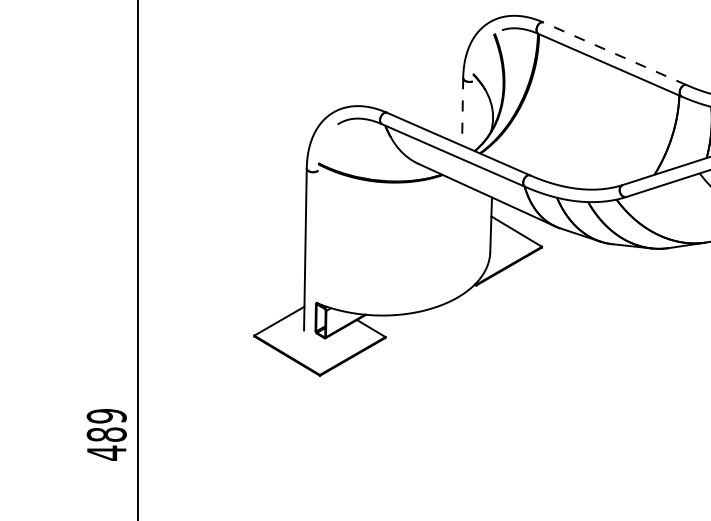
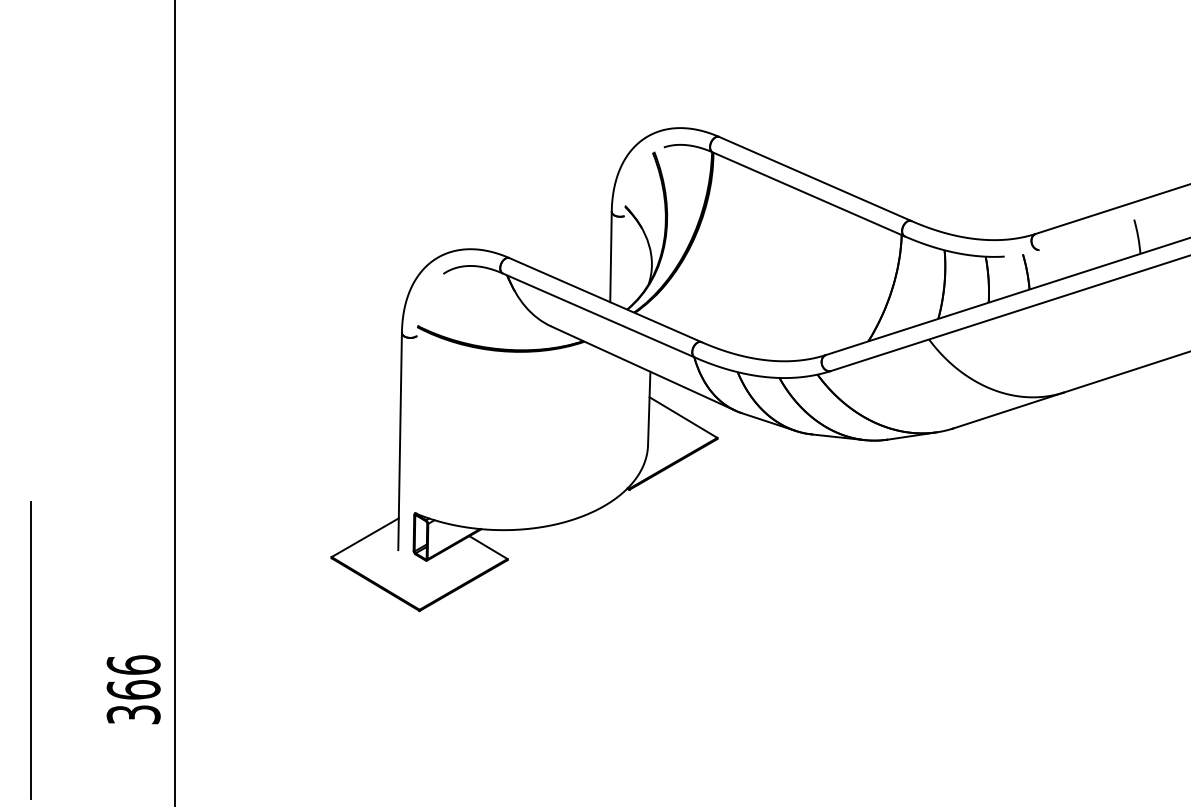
line: (615, 54) -> (815, 179), dashed -> solid
line: (462, 112) -> (610, 257), dashed -> solid
line: (30, 404) -> (31, 649), added
text: (106, 435) -> (133, 690), 489 -> 366

